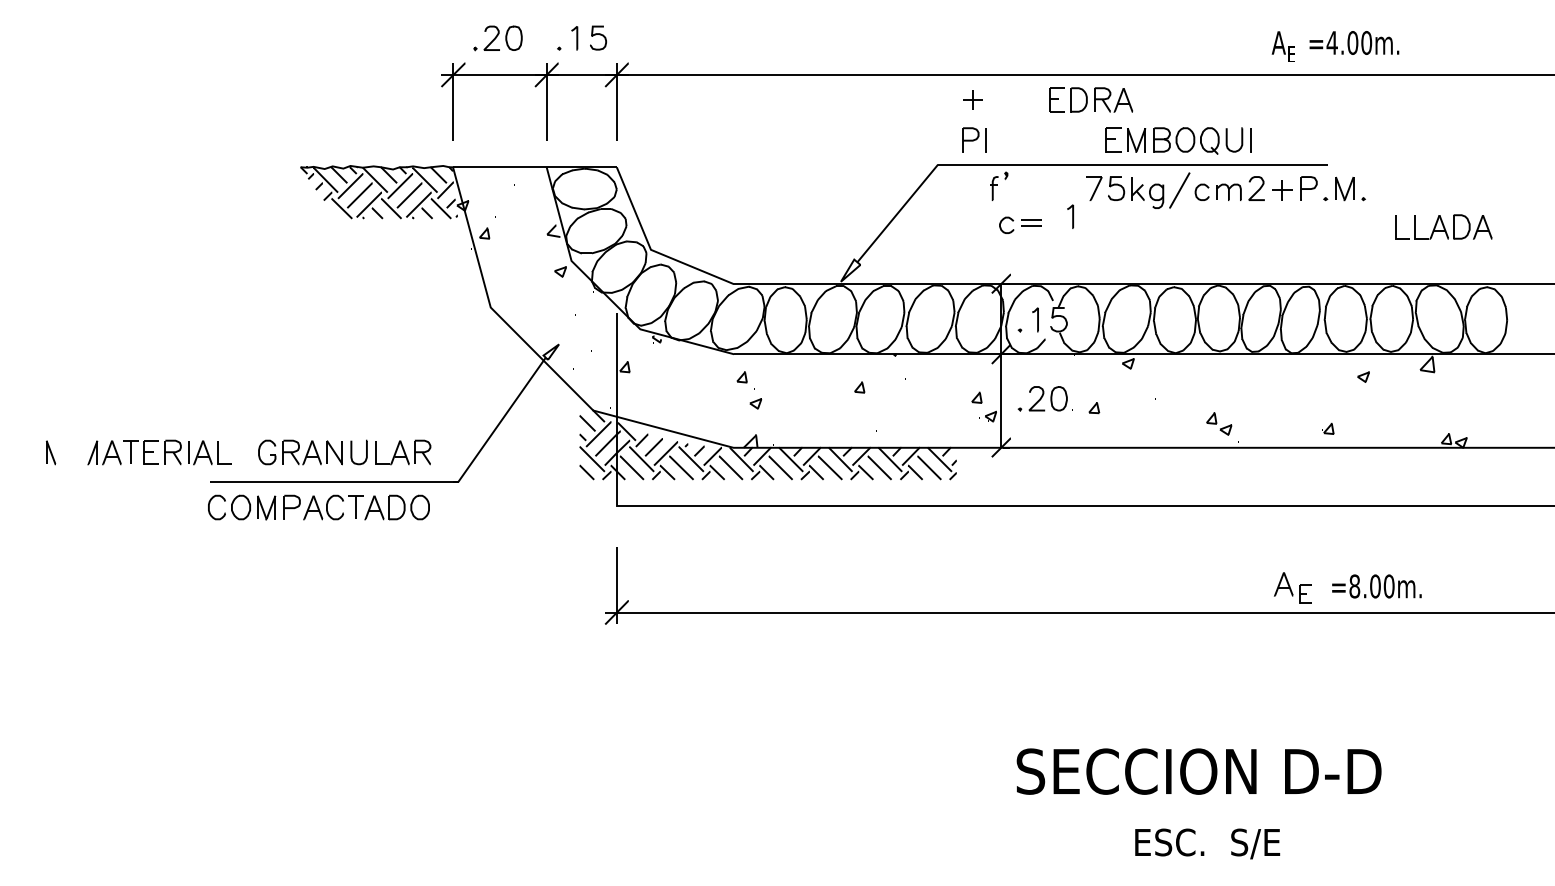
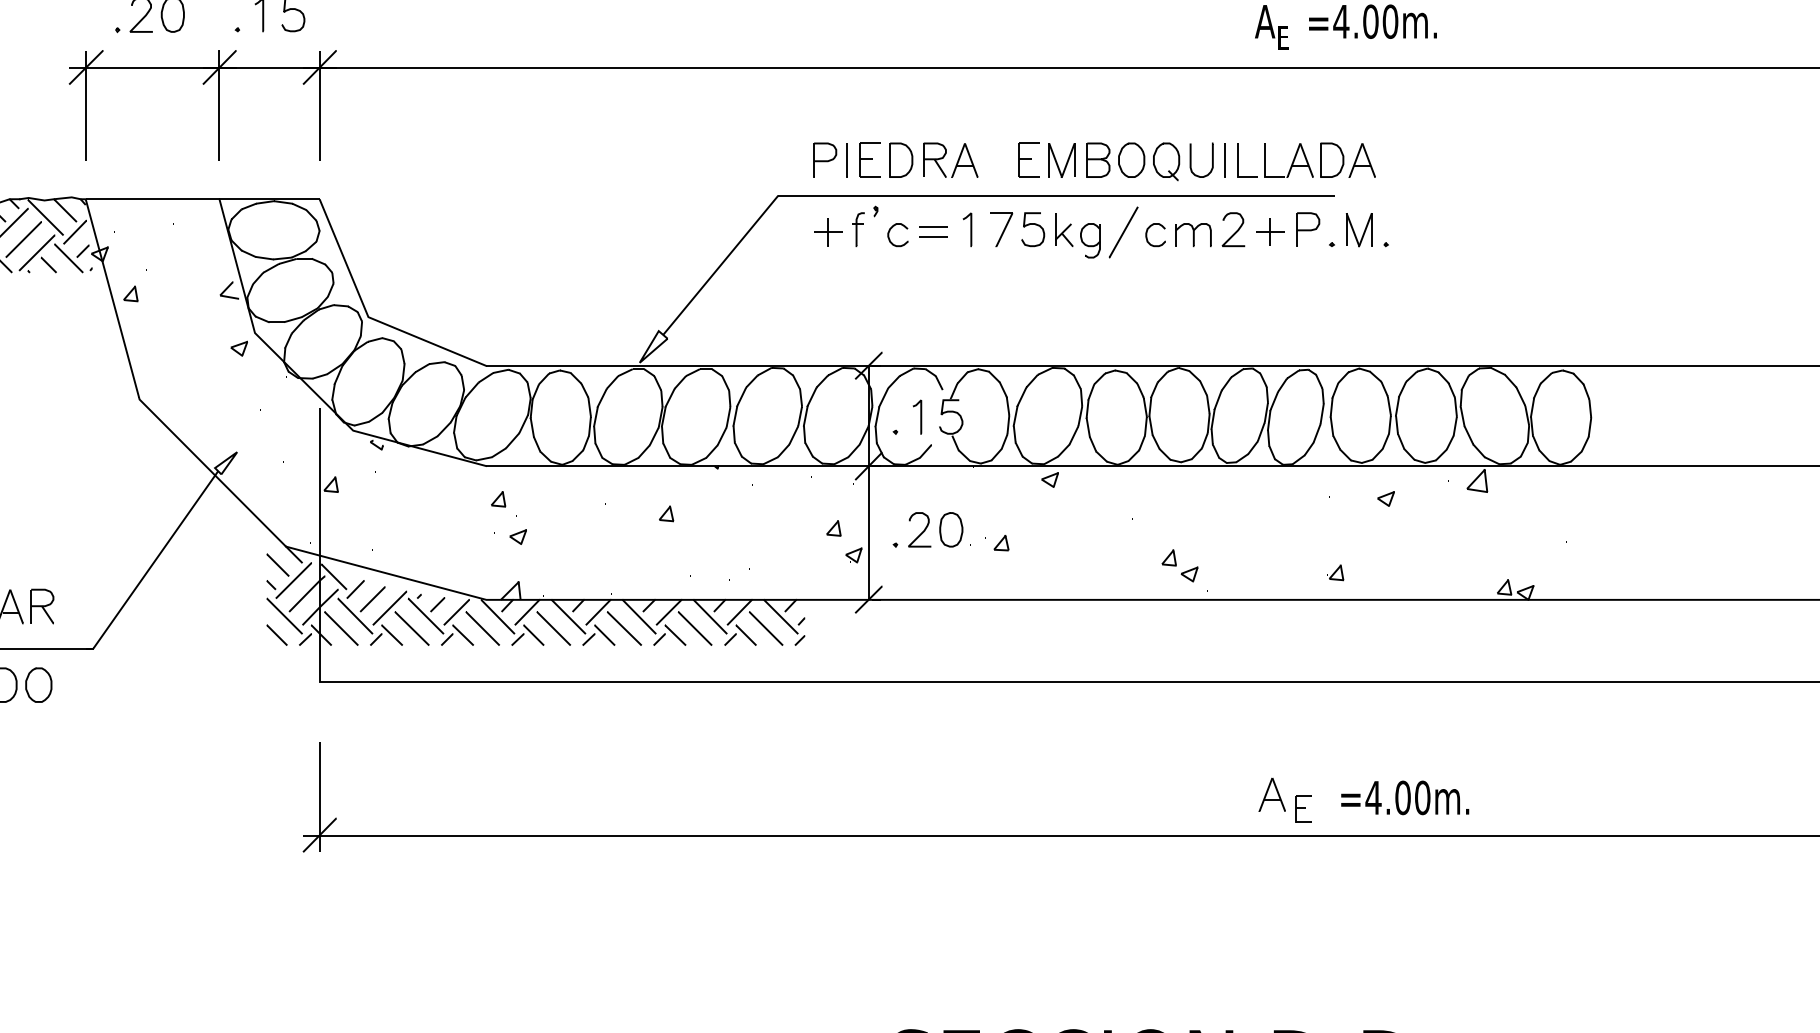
part: (972, 99) -> (827, 230), moved
part: (1091, 99) -> (918, 159), moved
line: (1072, 216) -> (970, 229), moved
part: (1020, 224) -> (917, 233), moved
part: (1443, 226) -> (1306, 159), moved
text: (1354, 586) -> (1373, 797), =8.00m. -> =4.00m.

